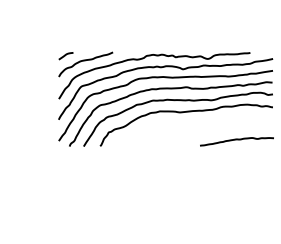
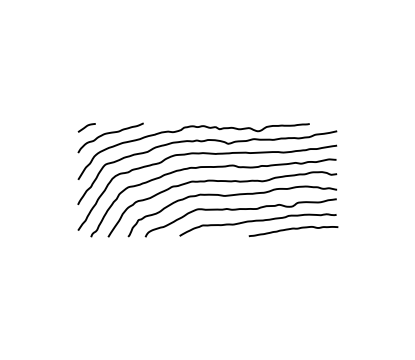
part: (193, 130) -> (240, 217), added

